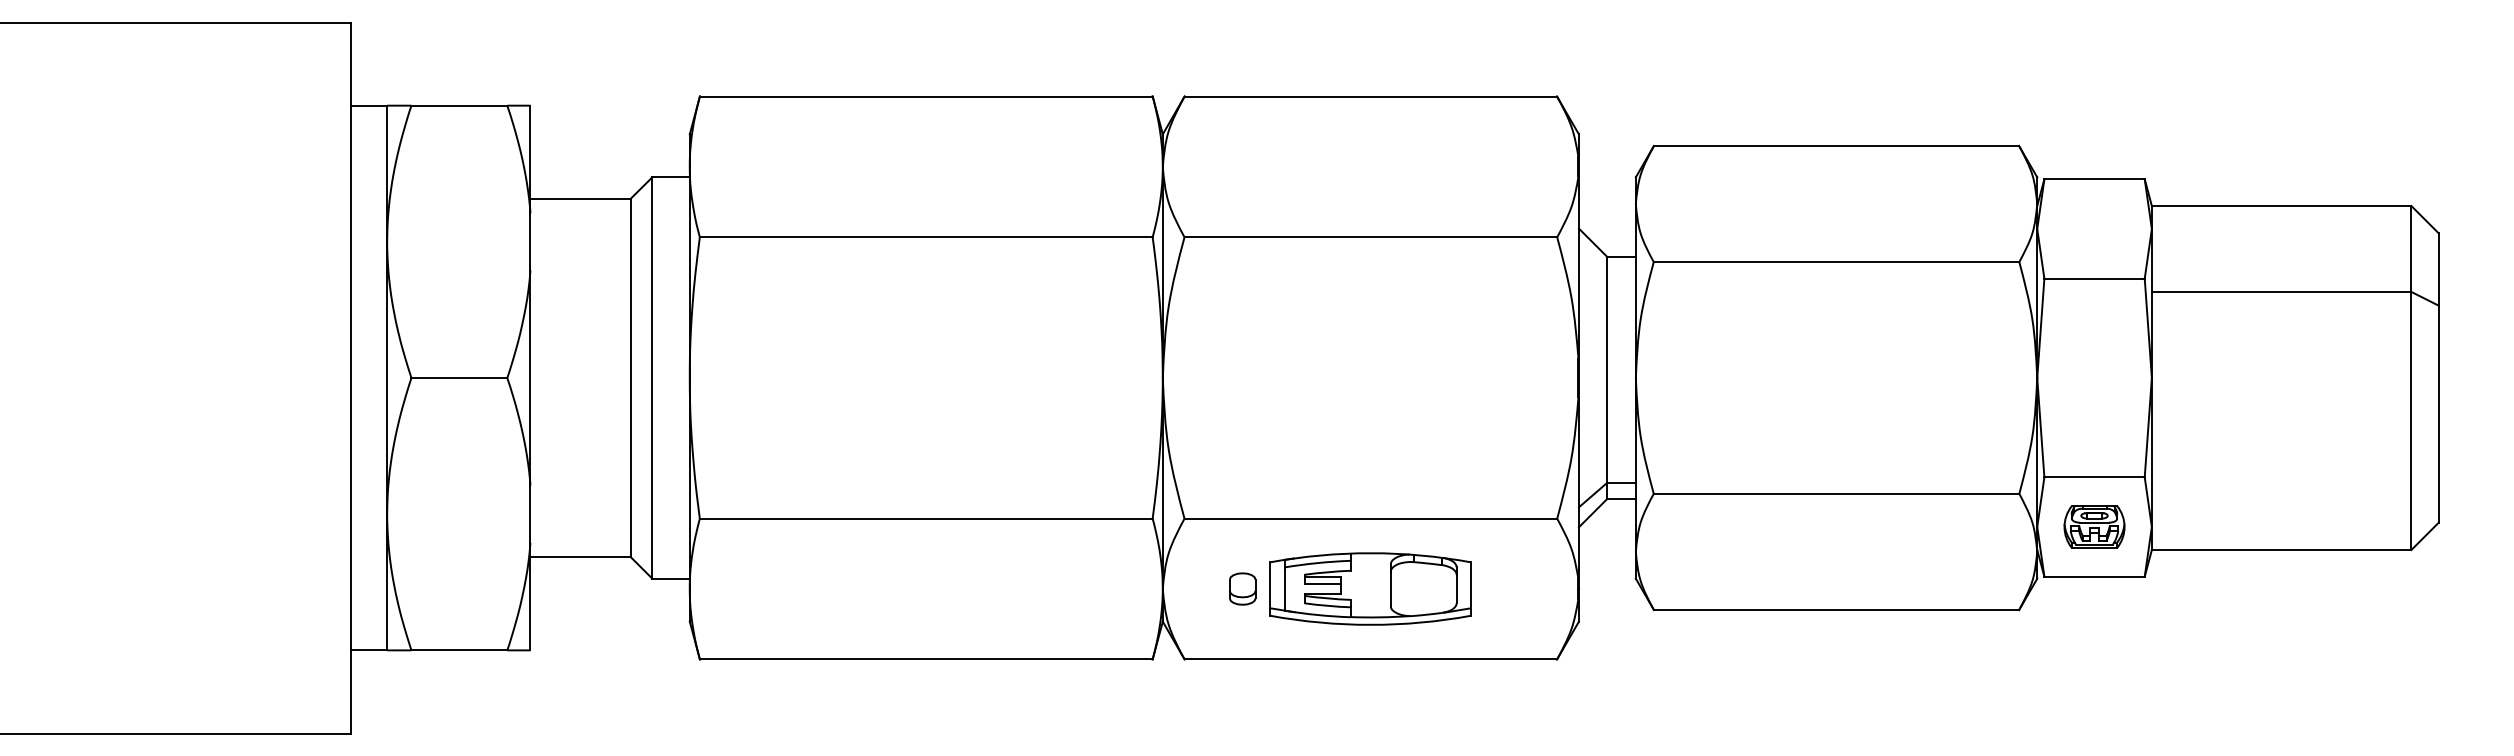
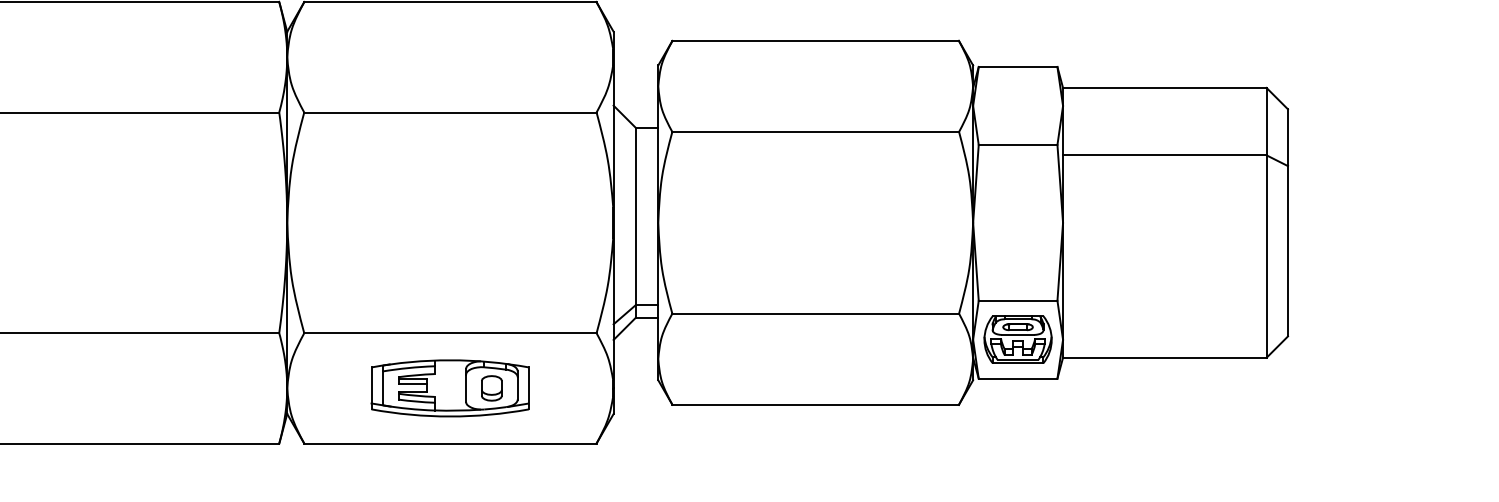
part: (2094, 526) -> (1018, 339), size x1.43
part: (1242, 588) -> (491, 387), moved

